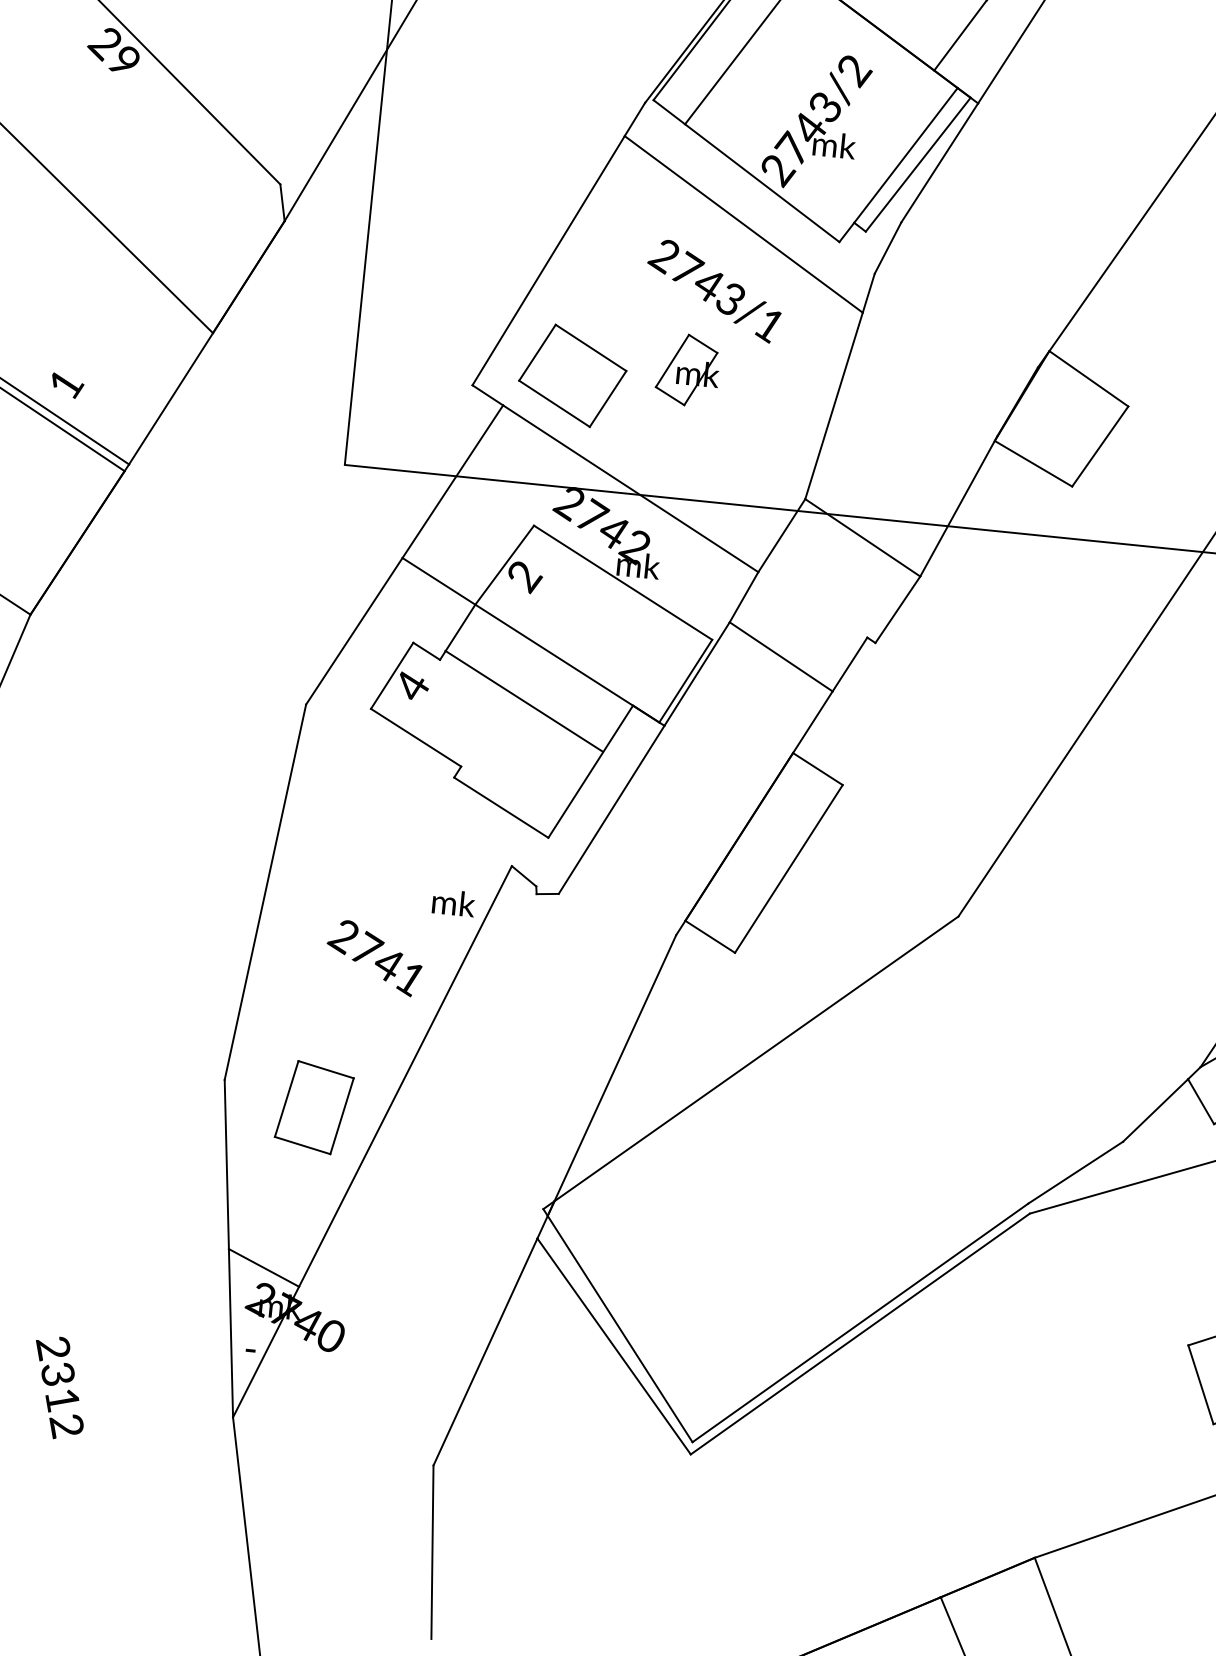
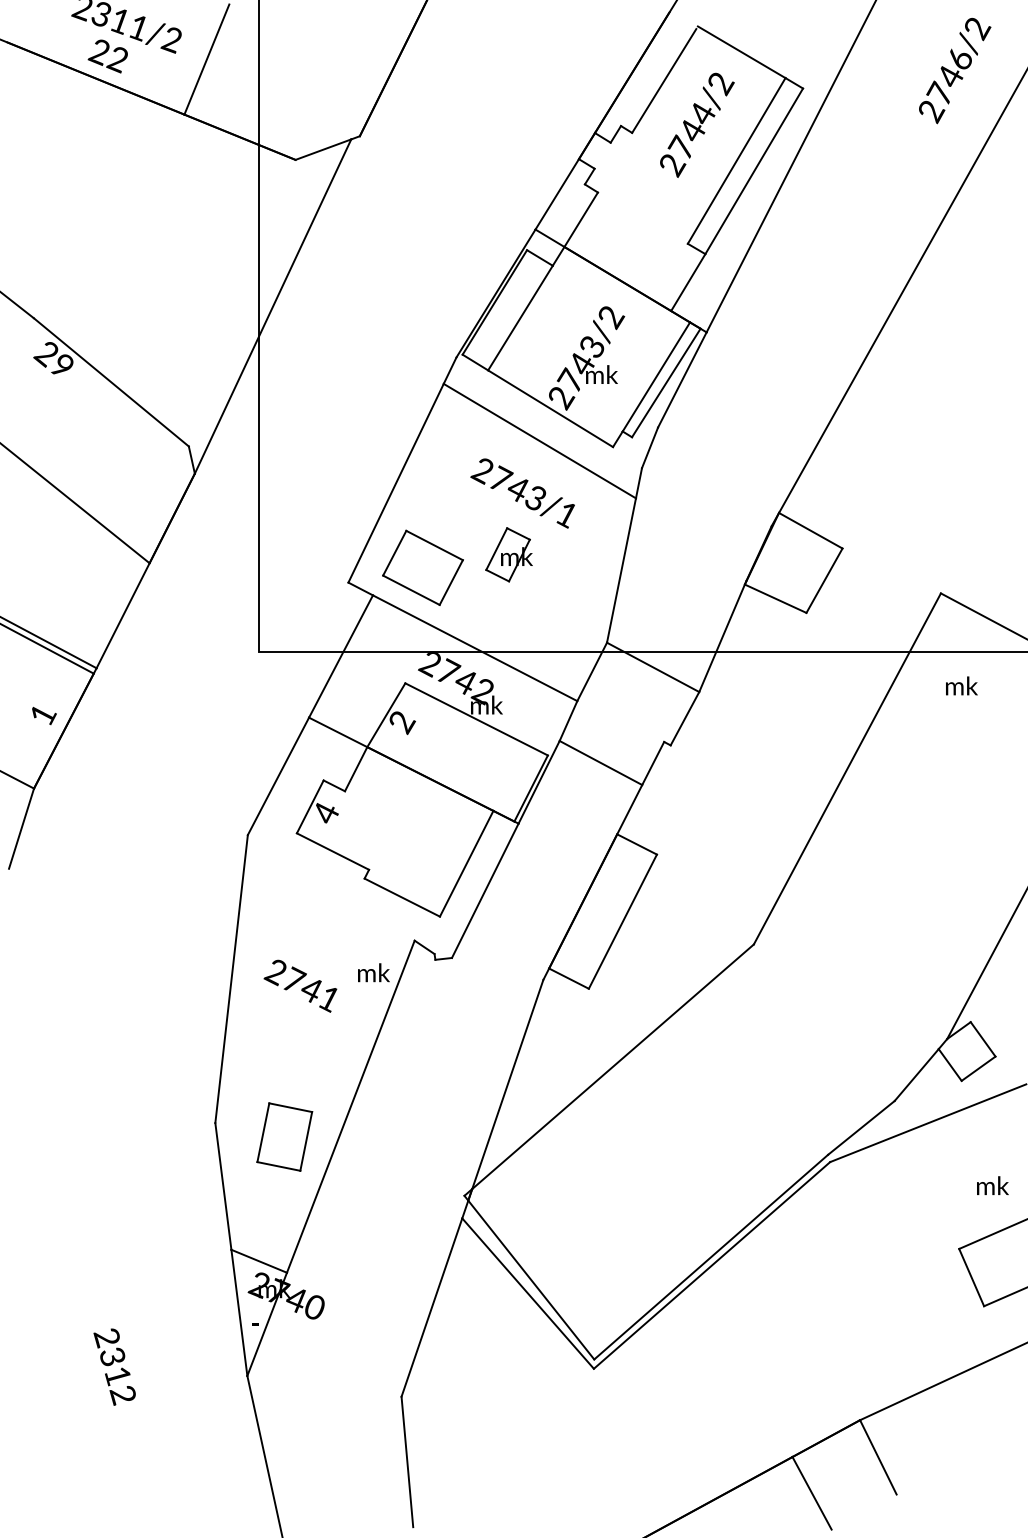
text: (67, 385) -> (44, 715), moved
line: (524, 700) -> (430, 778), moved
text: (374, 957) -> (300, 985), moved

